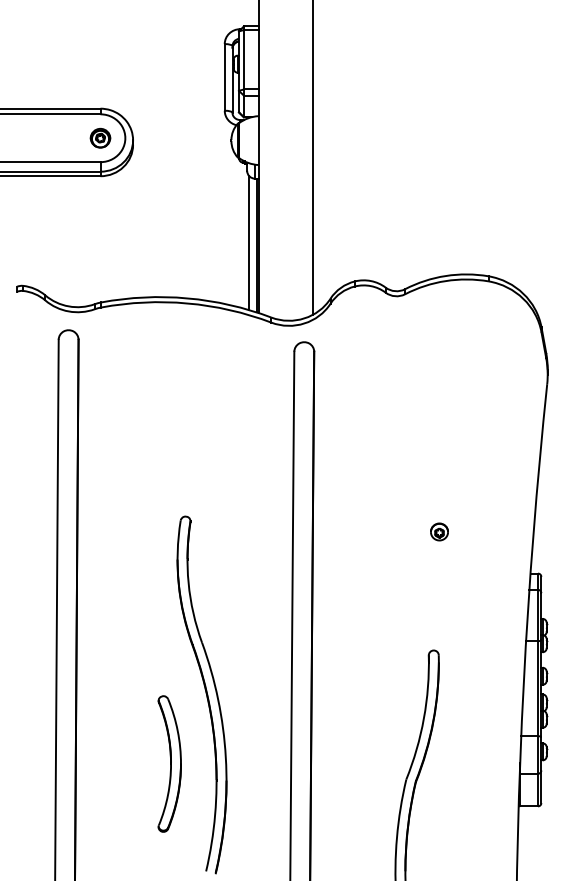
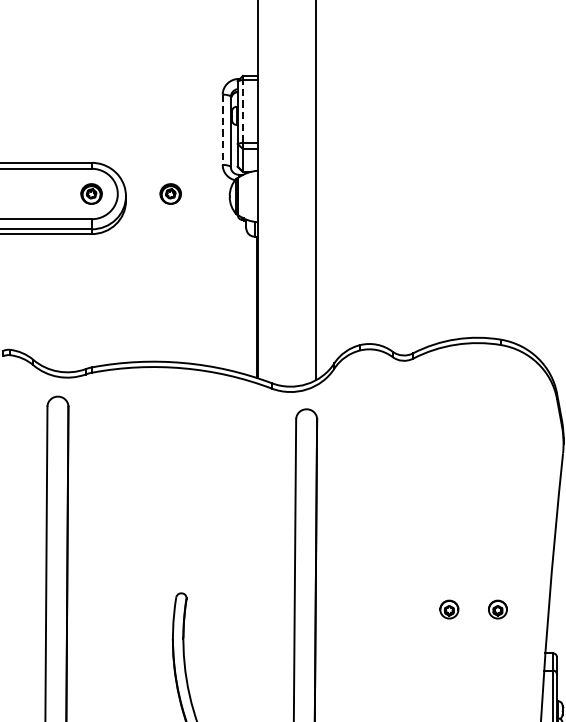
line: (243, 59) -> (242, 110), solid -> dashed
line: (224, 77) -> (222, 129), solid -> dashed
part: (175, 137) -> (170, 193), added
line: (249, 243) -> (248, 305), removed
part: (485, 531) -> (497, 609), added

